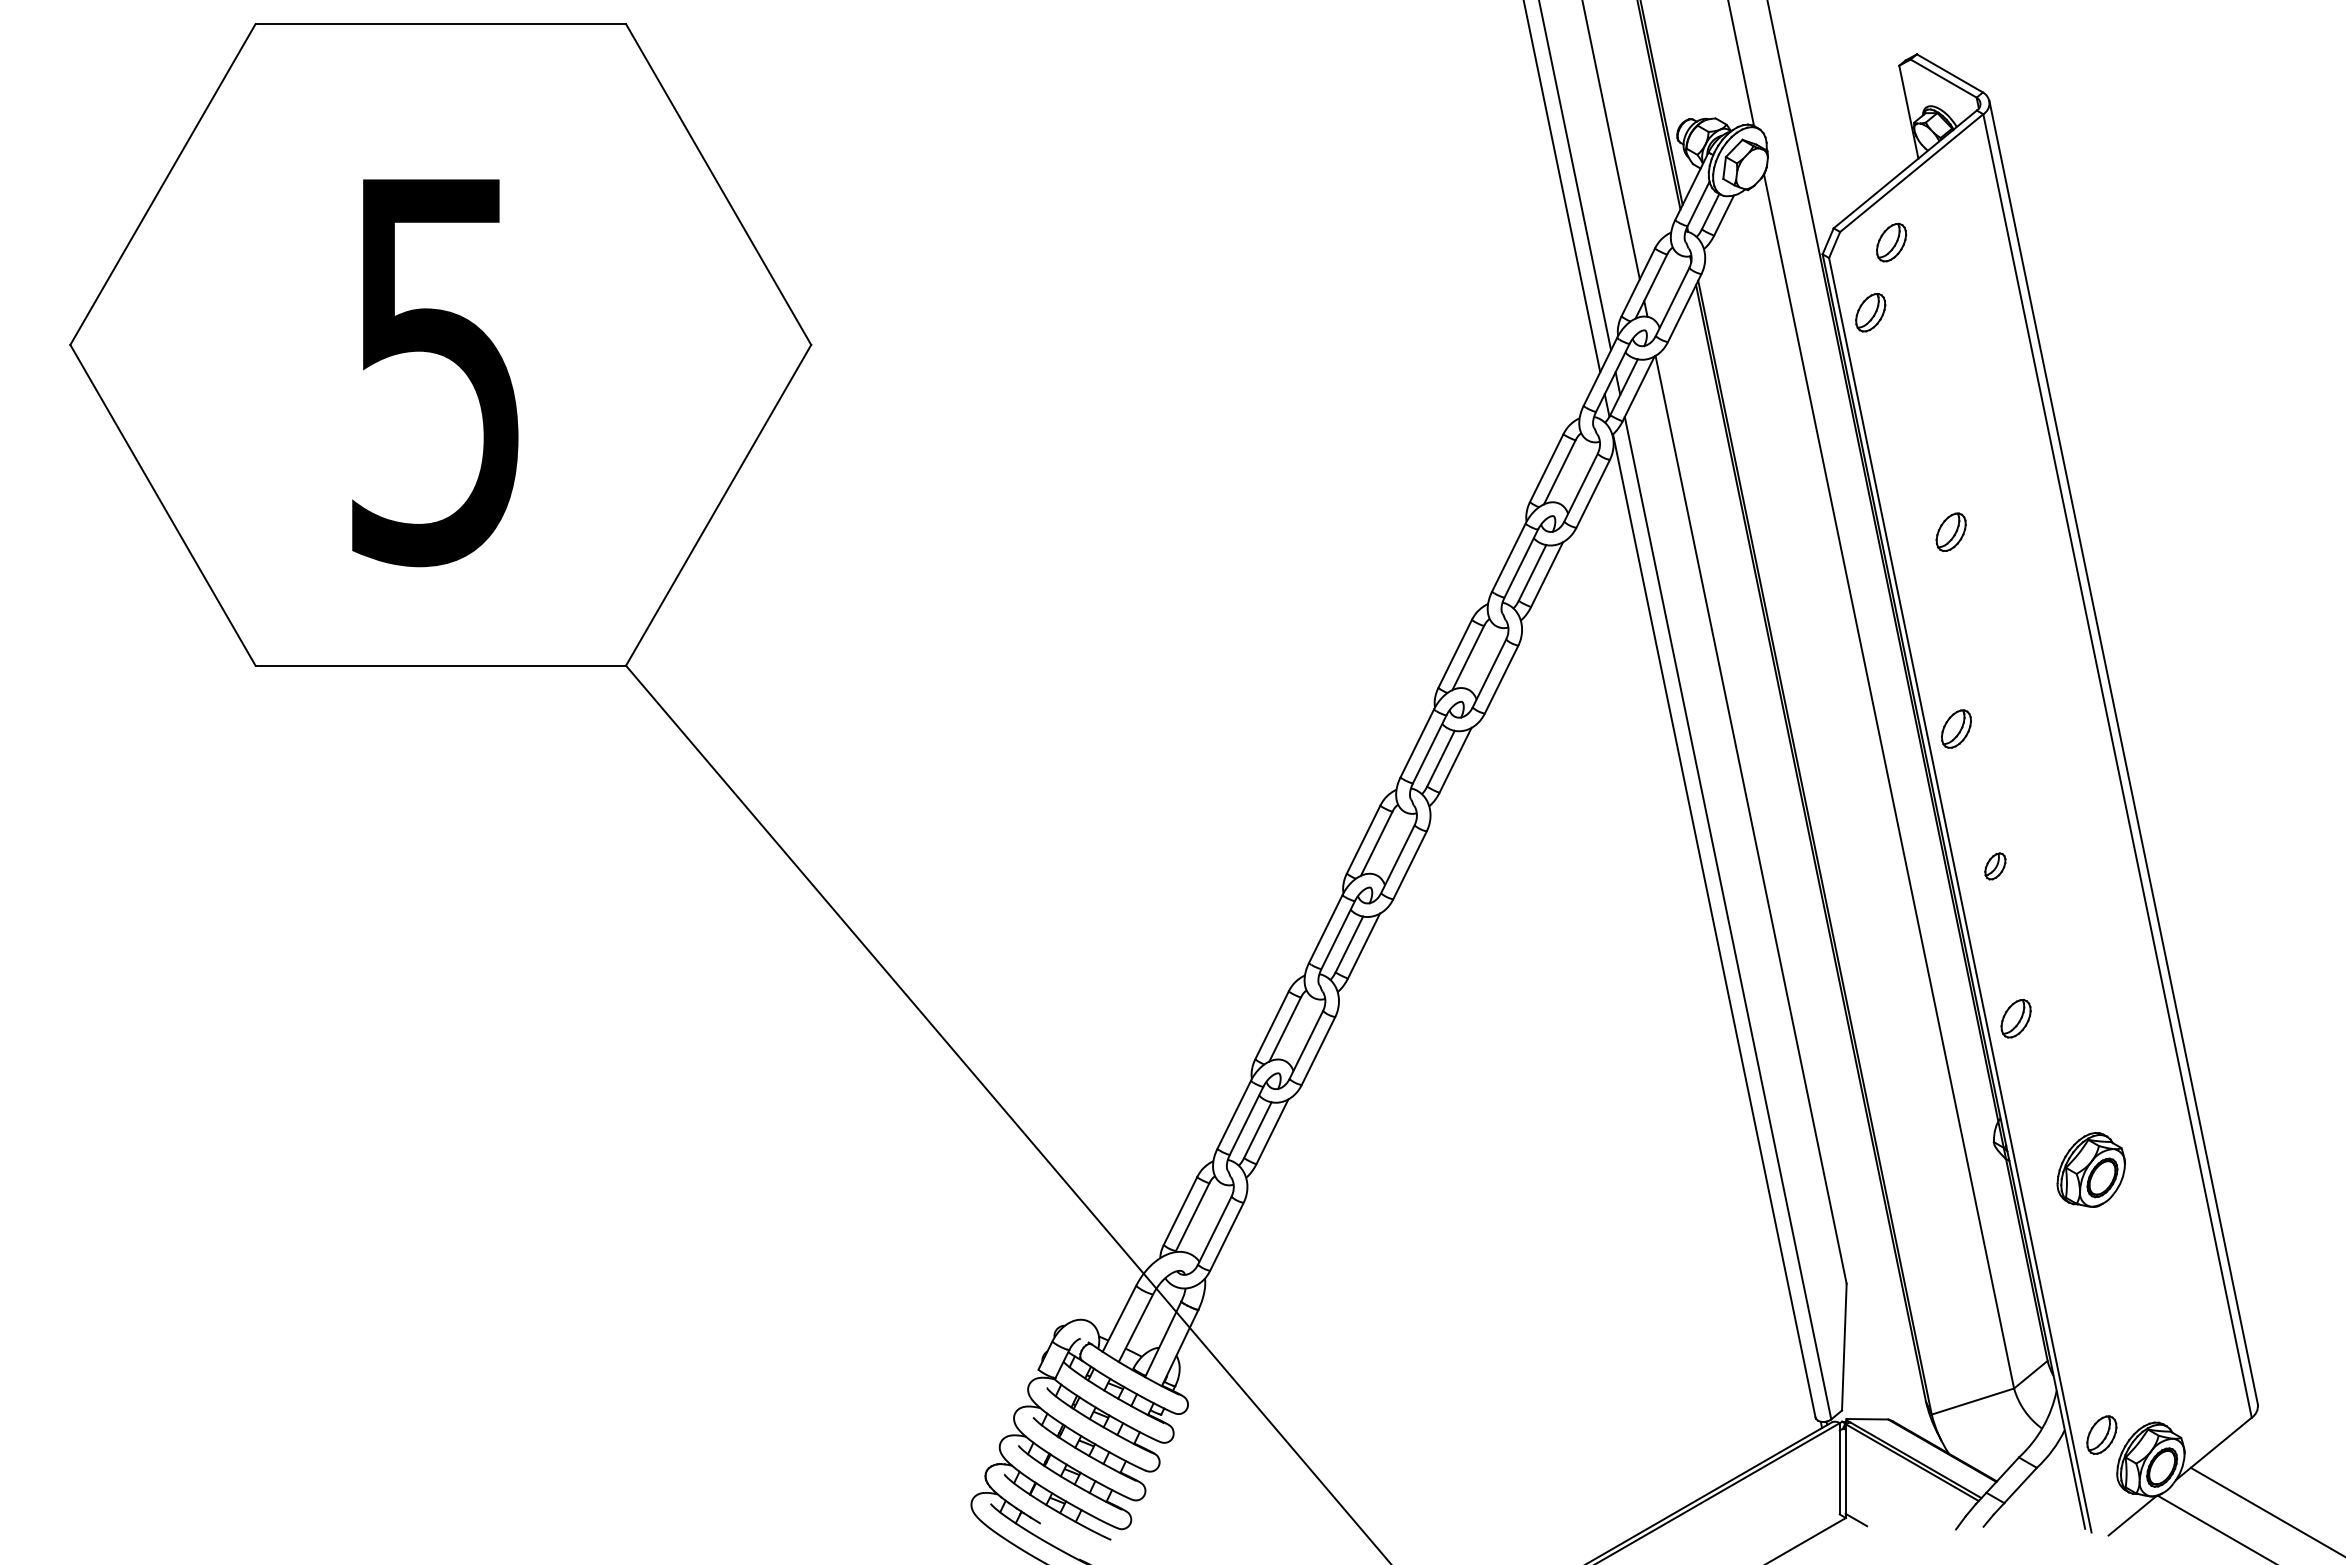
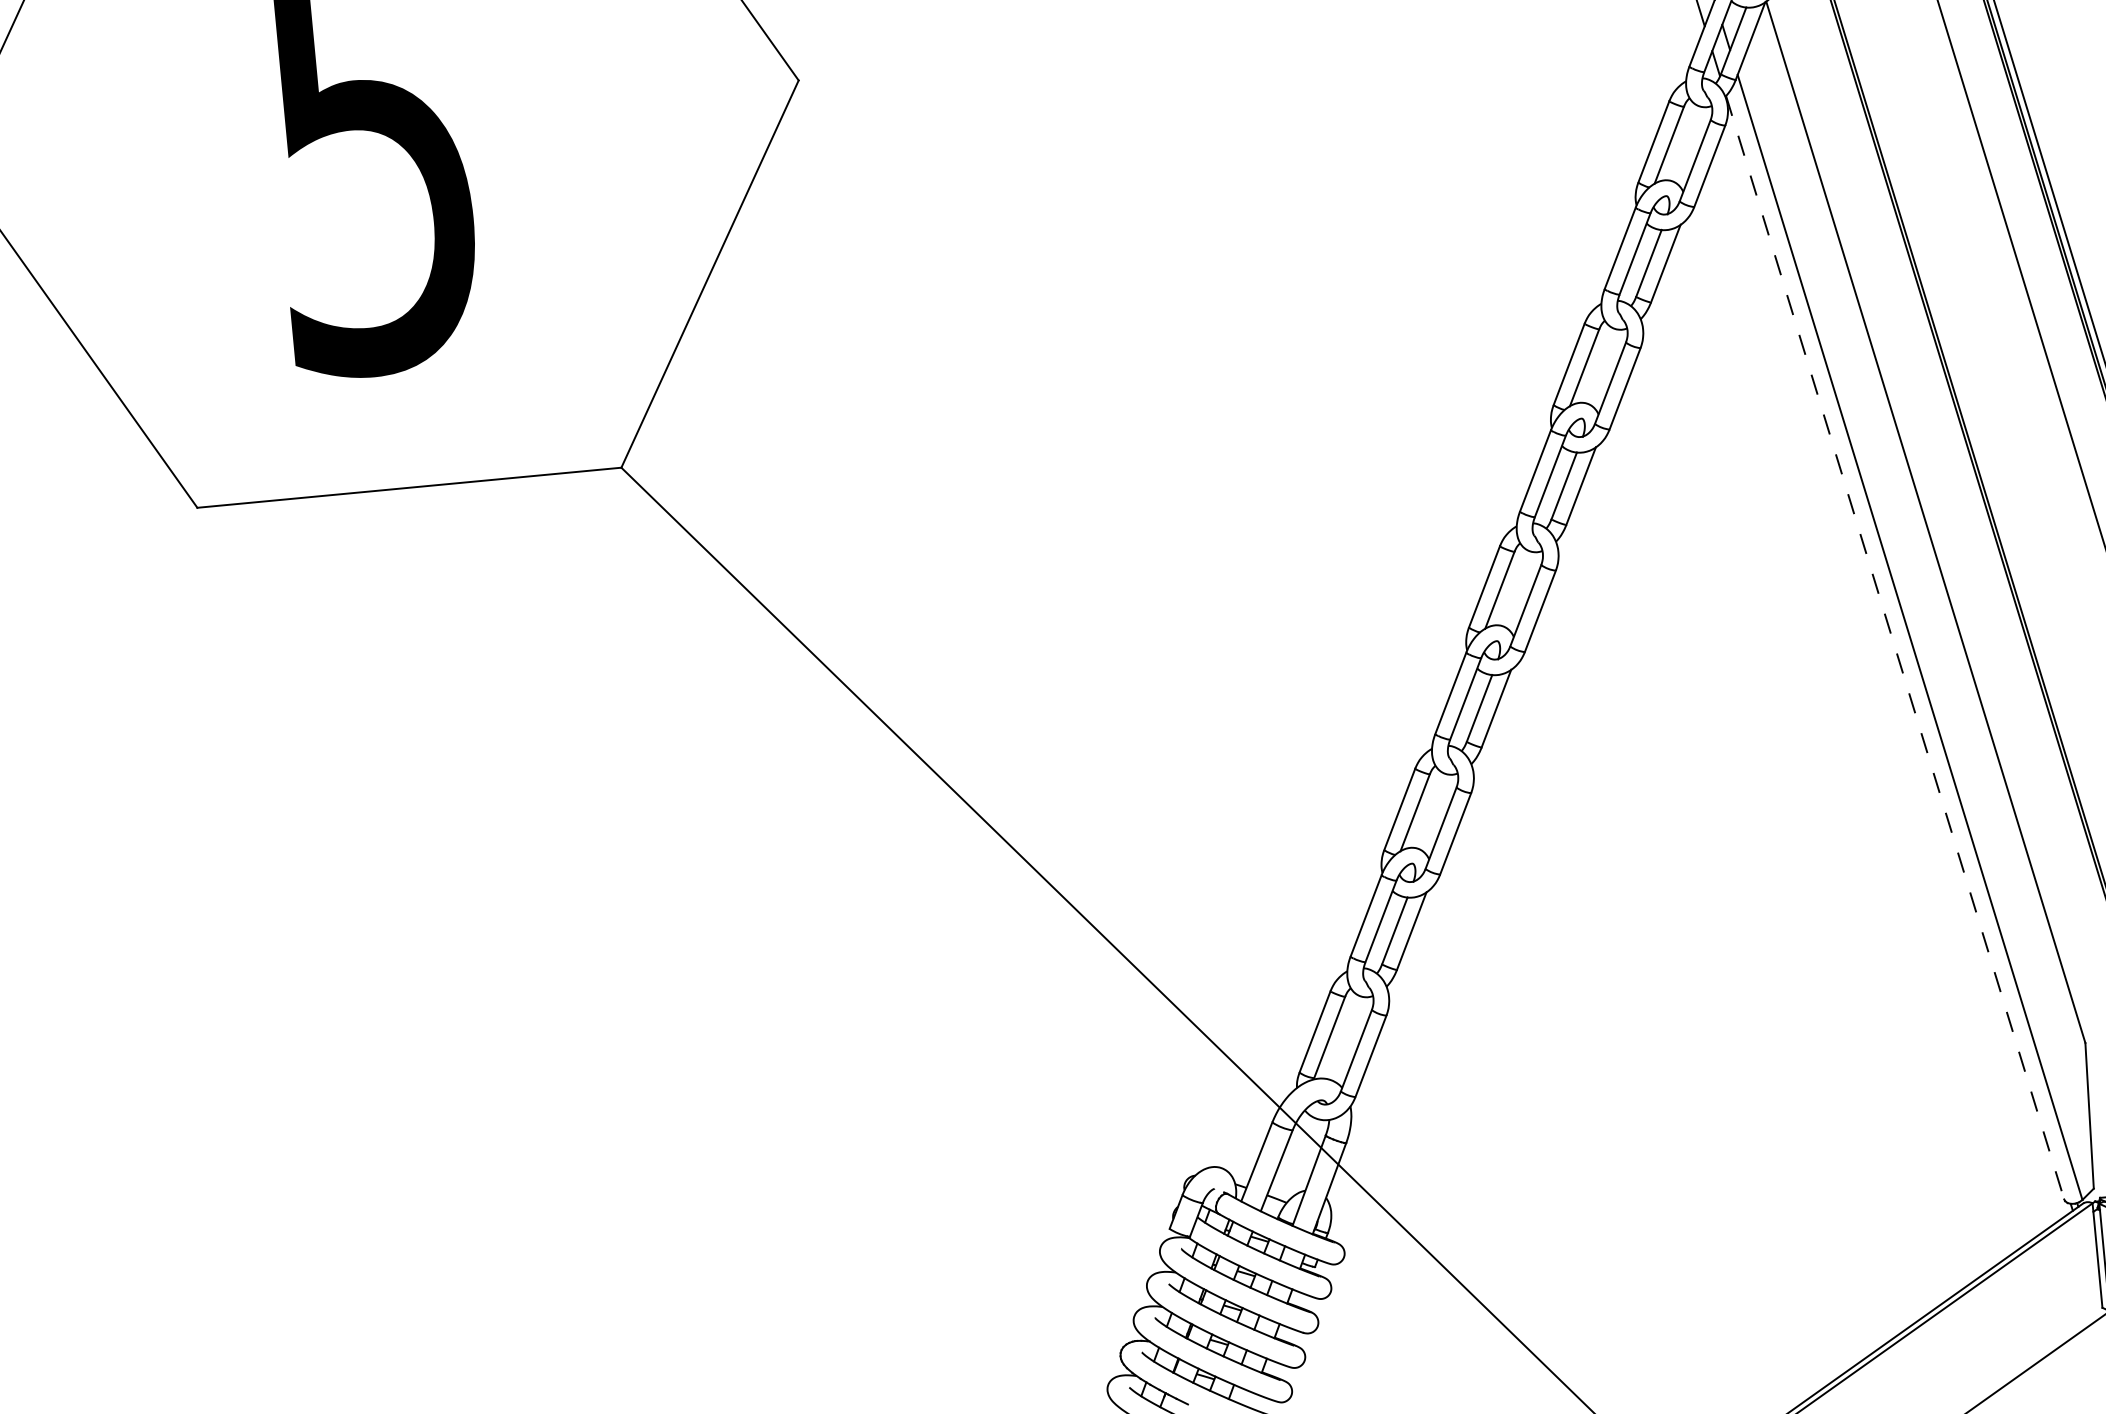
line: (1714, 925) -> (1895, 647), solid -> dashed

